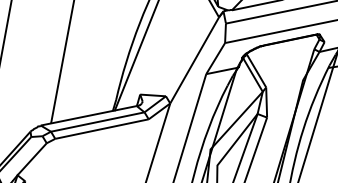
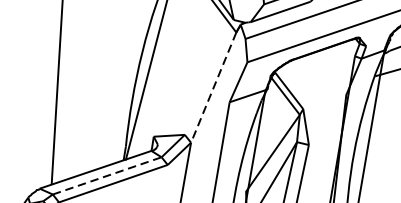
line: (194, 60) -> (213, 87), solid -> dashed
line: (97, 122) -> (106, 176), solid -> dashed

